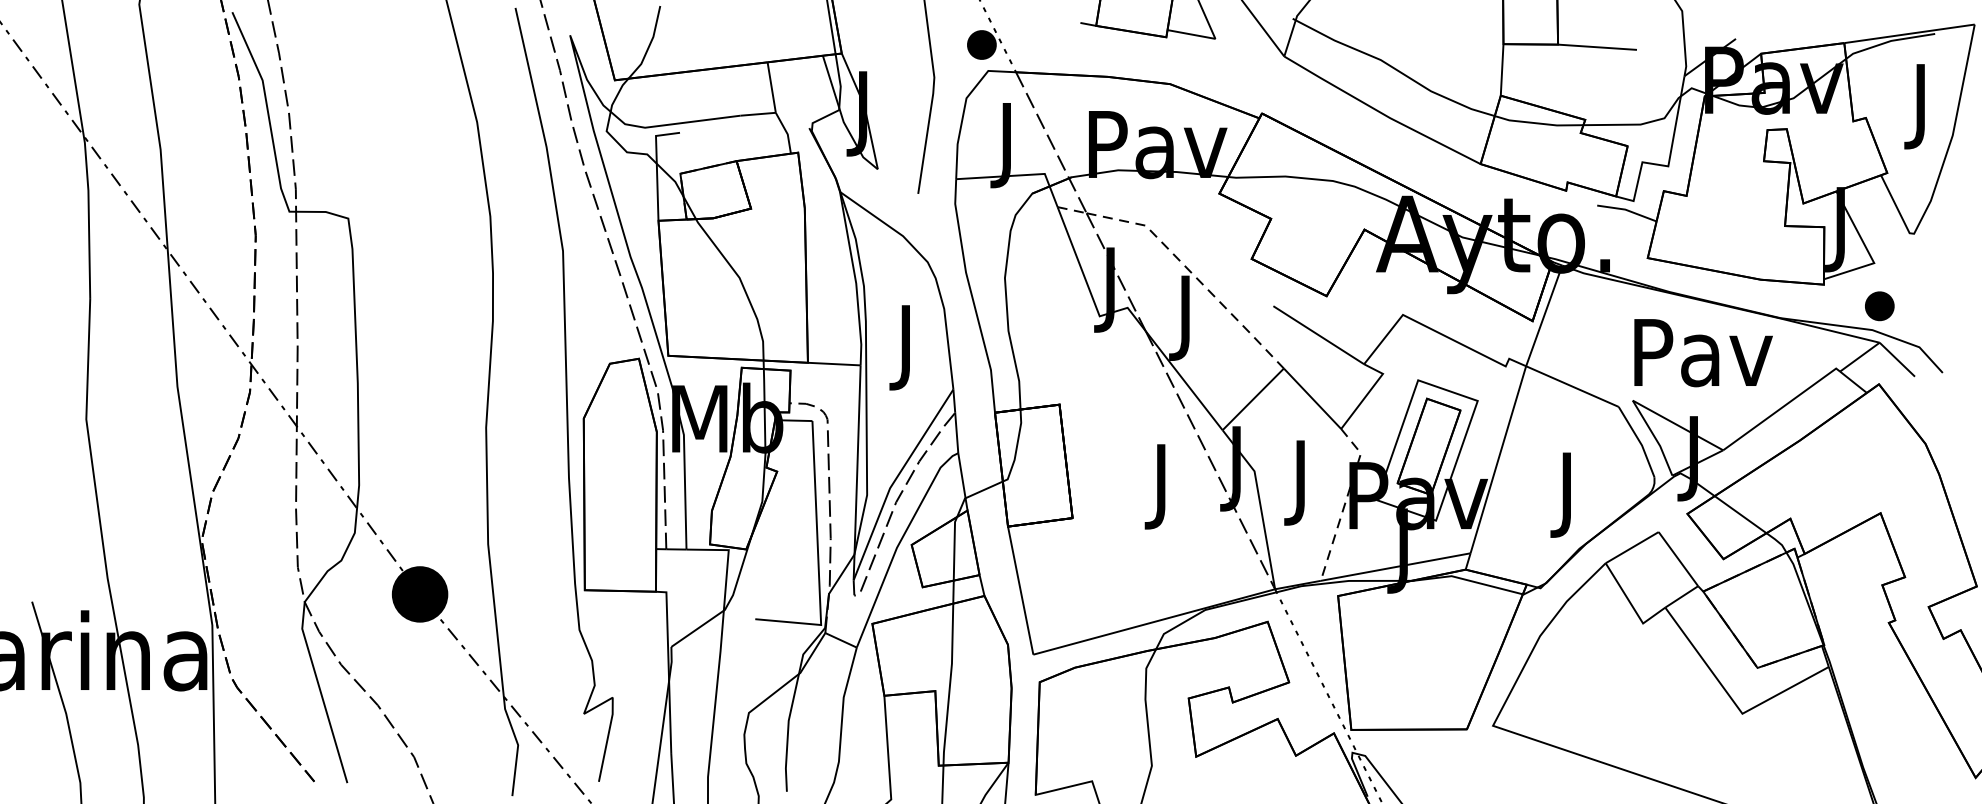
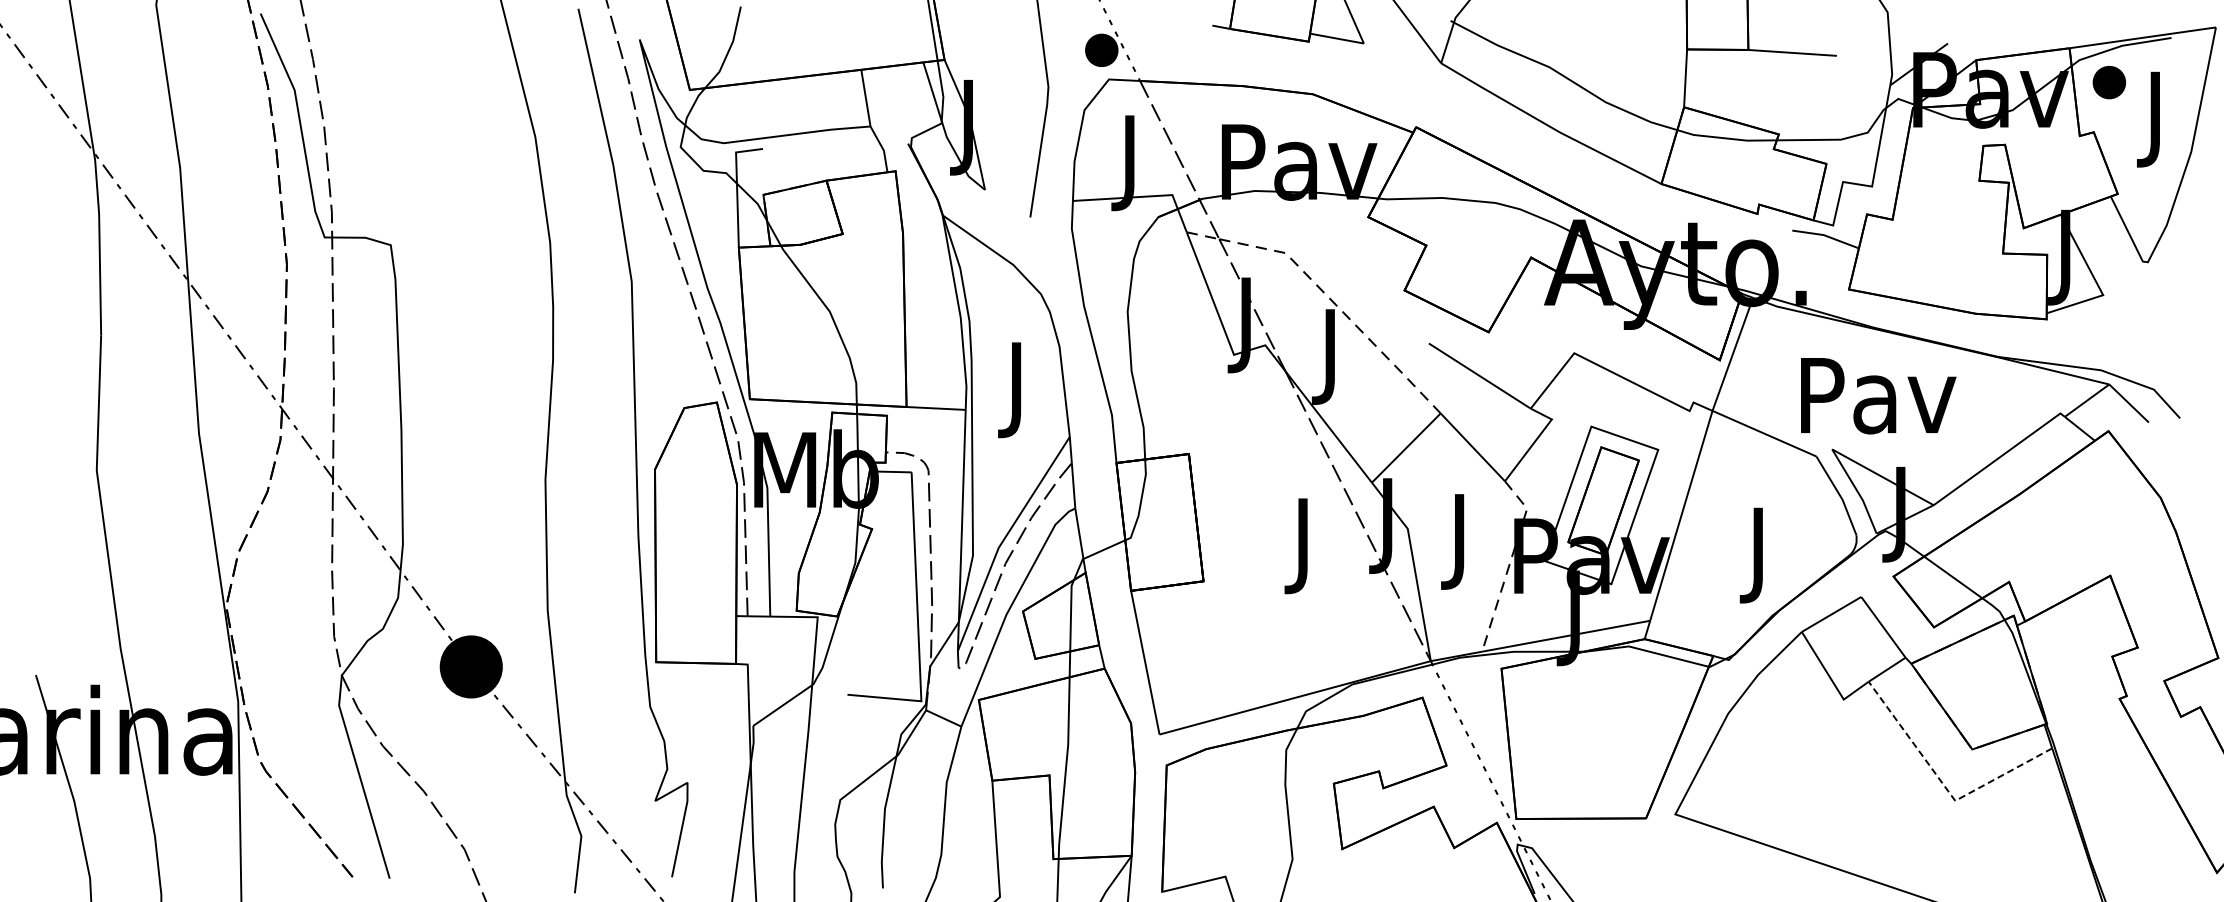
part: (1878, 306) -> (2108, 82), moved
text: (1703, 353) -> (1878, 396), moved
line: (1732, 700) -> (1944, 786), solid -> dashed

